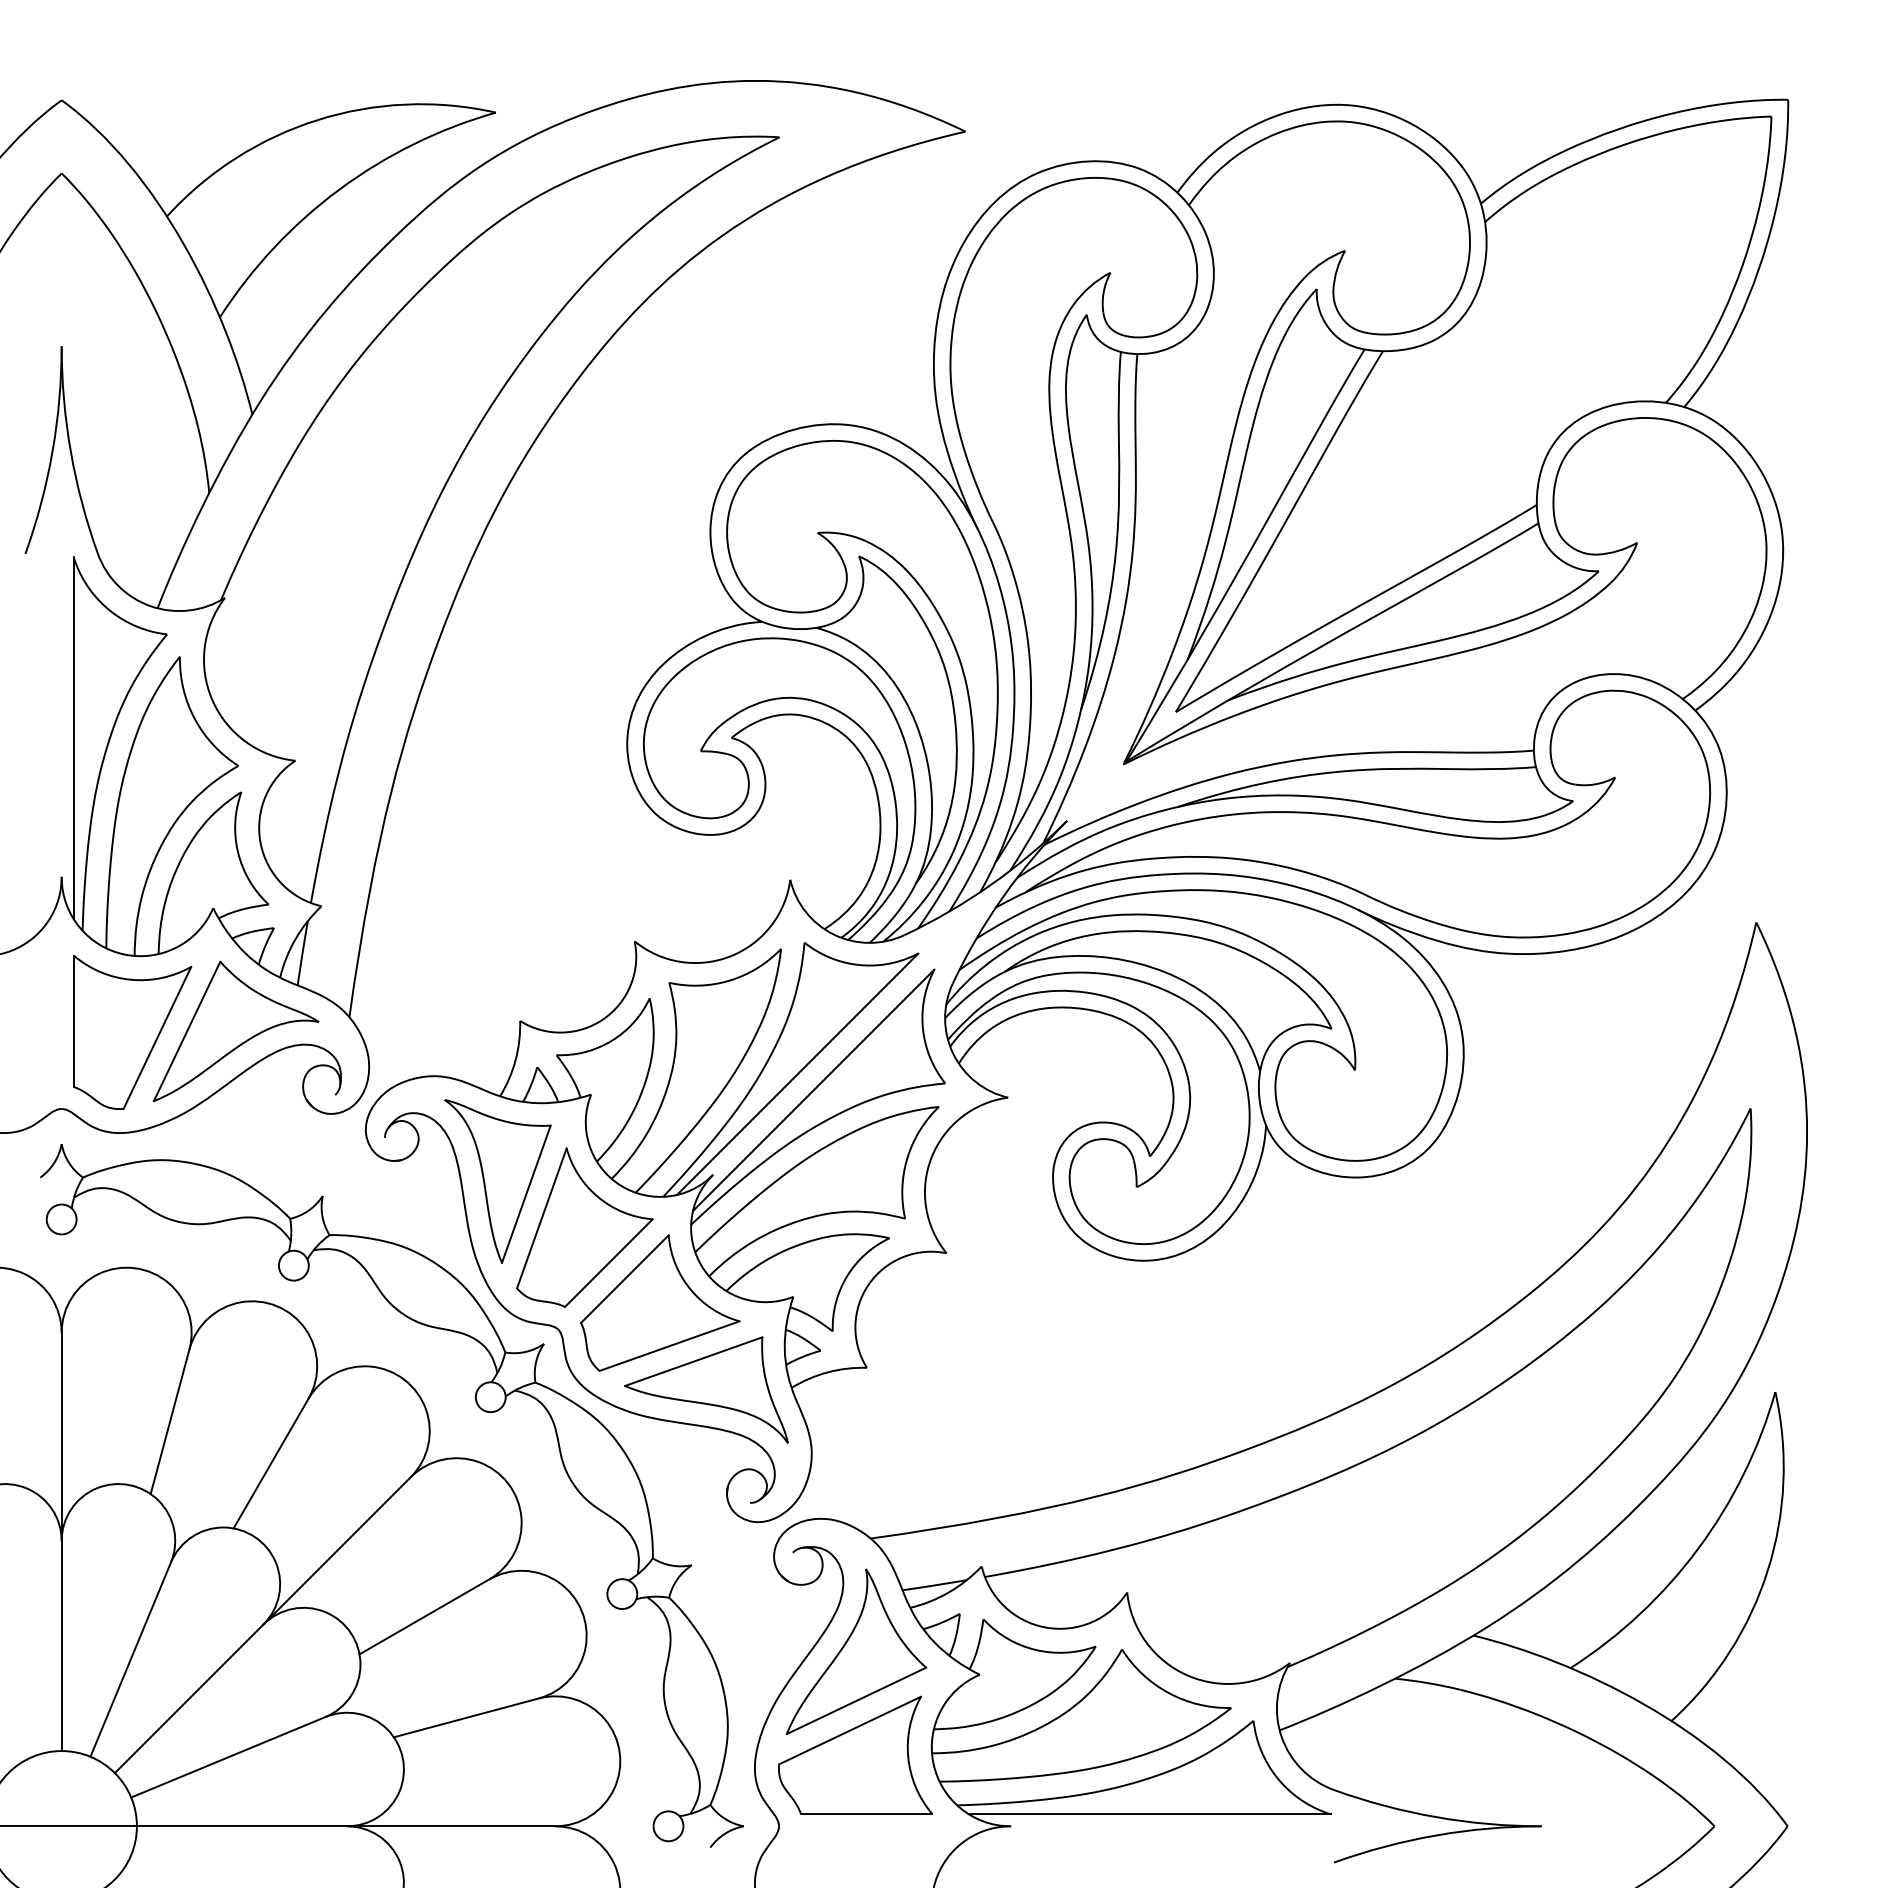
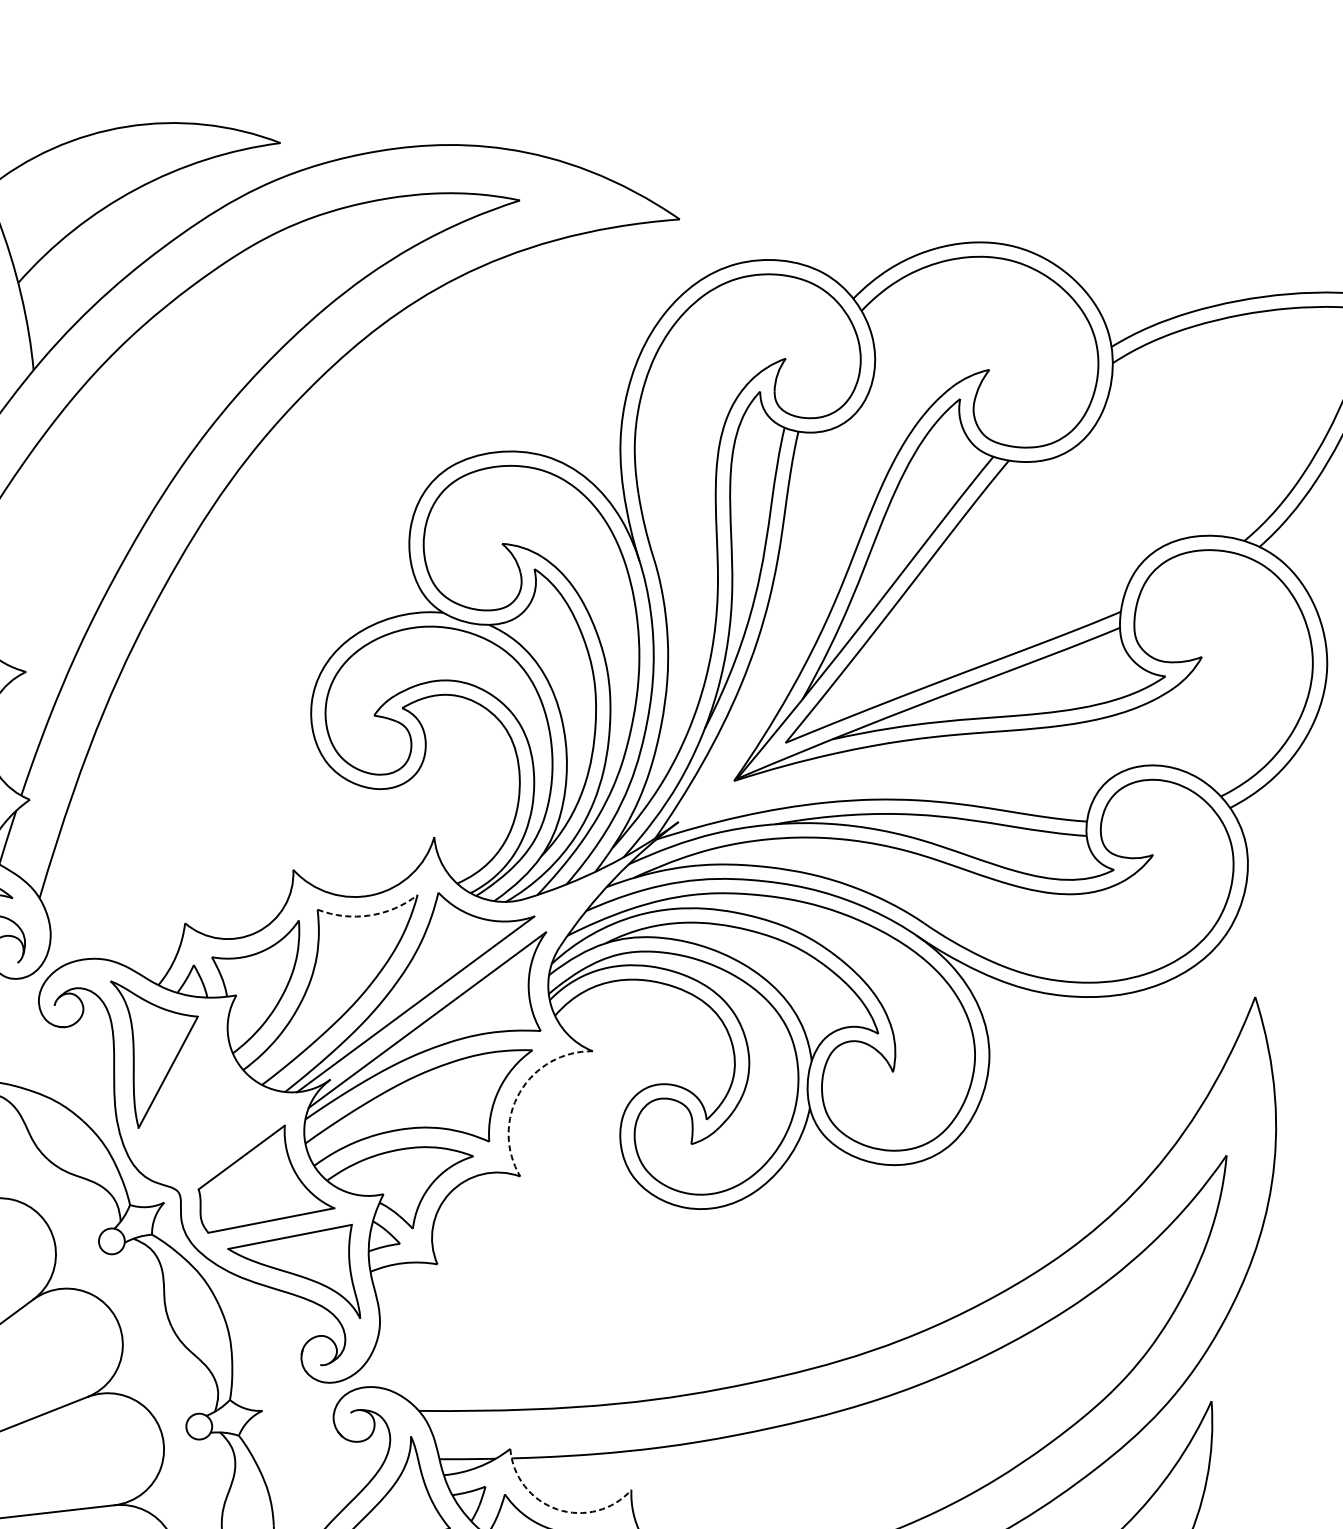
arc: (729, 980) -> (369, 915), solid -> dashed
arc: (931, 1157) -> (519, 1092), solid -> dashed
part: (584, 1227) -> (213, 1108), removed
arc: (1045, 1627) -> (557, 1509), solid -> dashed

